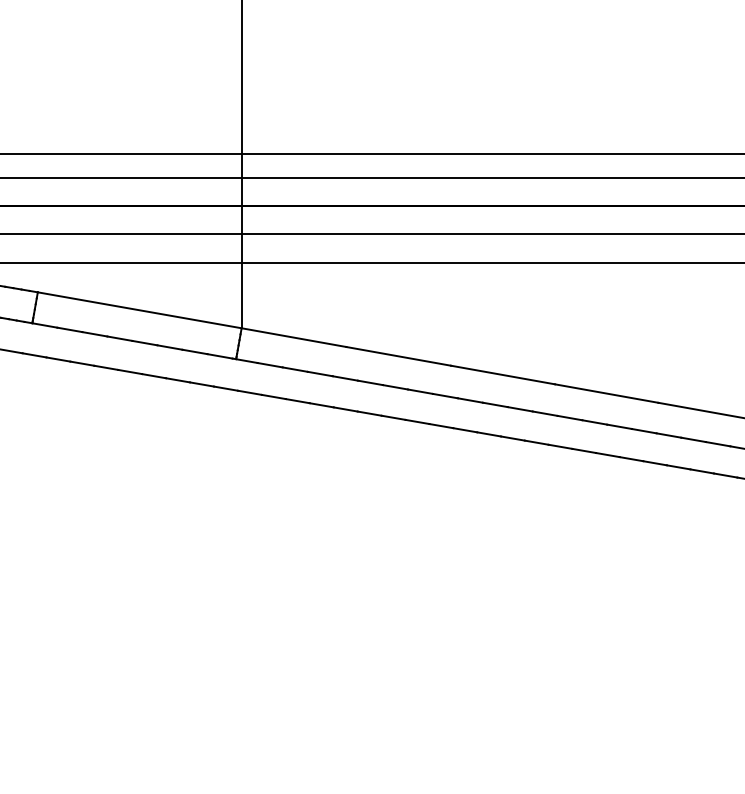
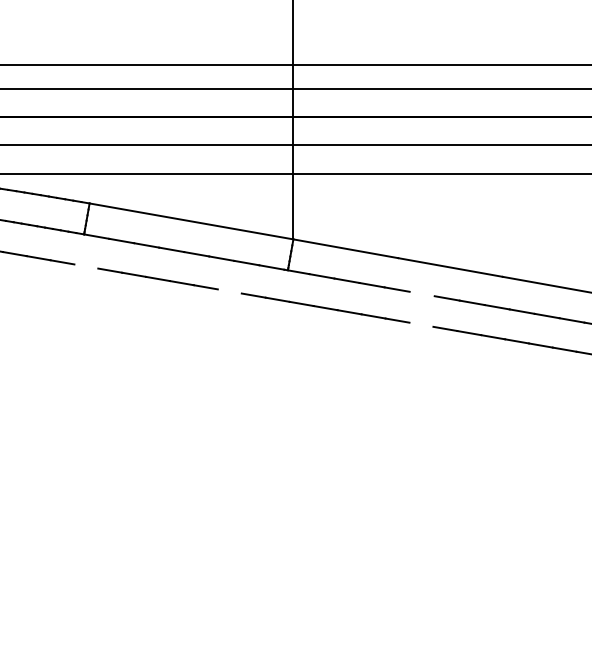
line: (34, 355) -> (86, 266), removed
line: (178, 380) -> (230, 291), removed
line: (369, 382) -> (421, 293), removed
line: (369, 413) -> (421, 324), removed

